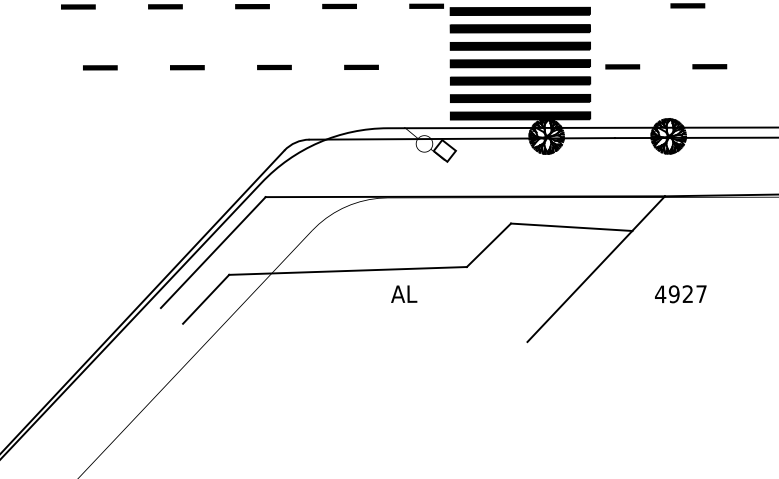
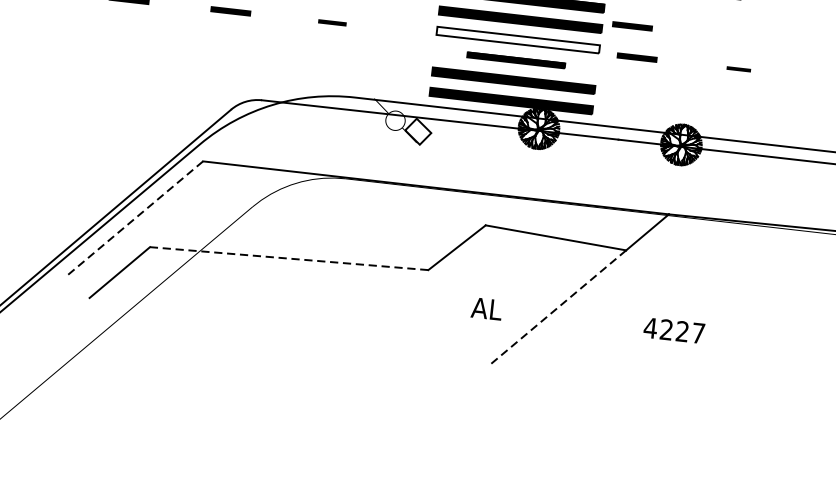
part: (615, 40) -> (632, 25), added
fill: (520, 63) -> (518, 39), removed
part: (361, 66) -> (332, 21), size x0.7
part: (709, 66) -> (738, 68), size x0.6
part: (520, 80) -> (516, 59), size x0.6
line: (212, 252) -> (133, 218), solid -> dashed
line: (348, 270) -> (289, 258), solid -> dashed
line: (579, 286) -> (557, 308), solid -> dashed
text: (404, 293) -> (487, 308), moved
text: (673, 294) -> (665, 330), 4927 -> 4227

